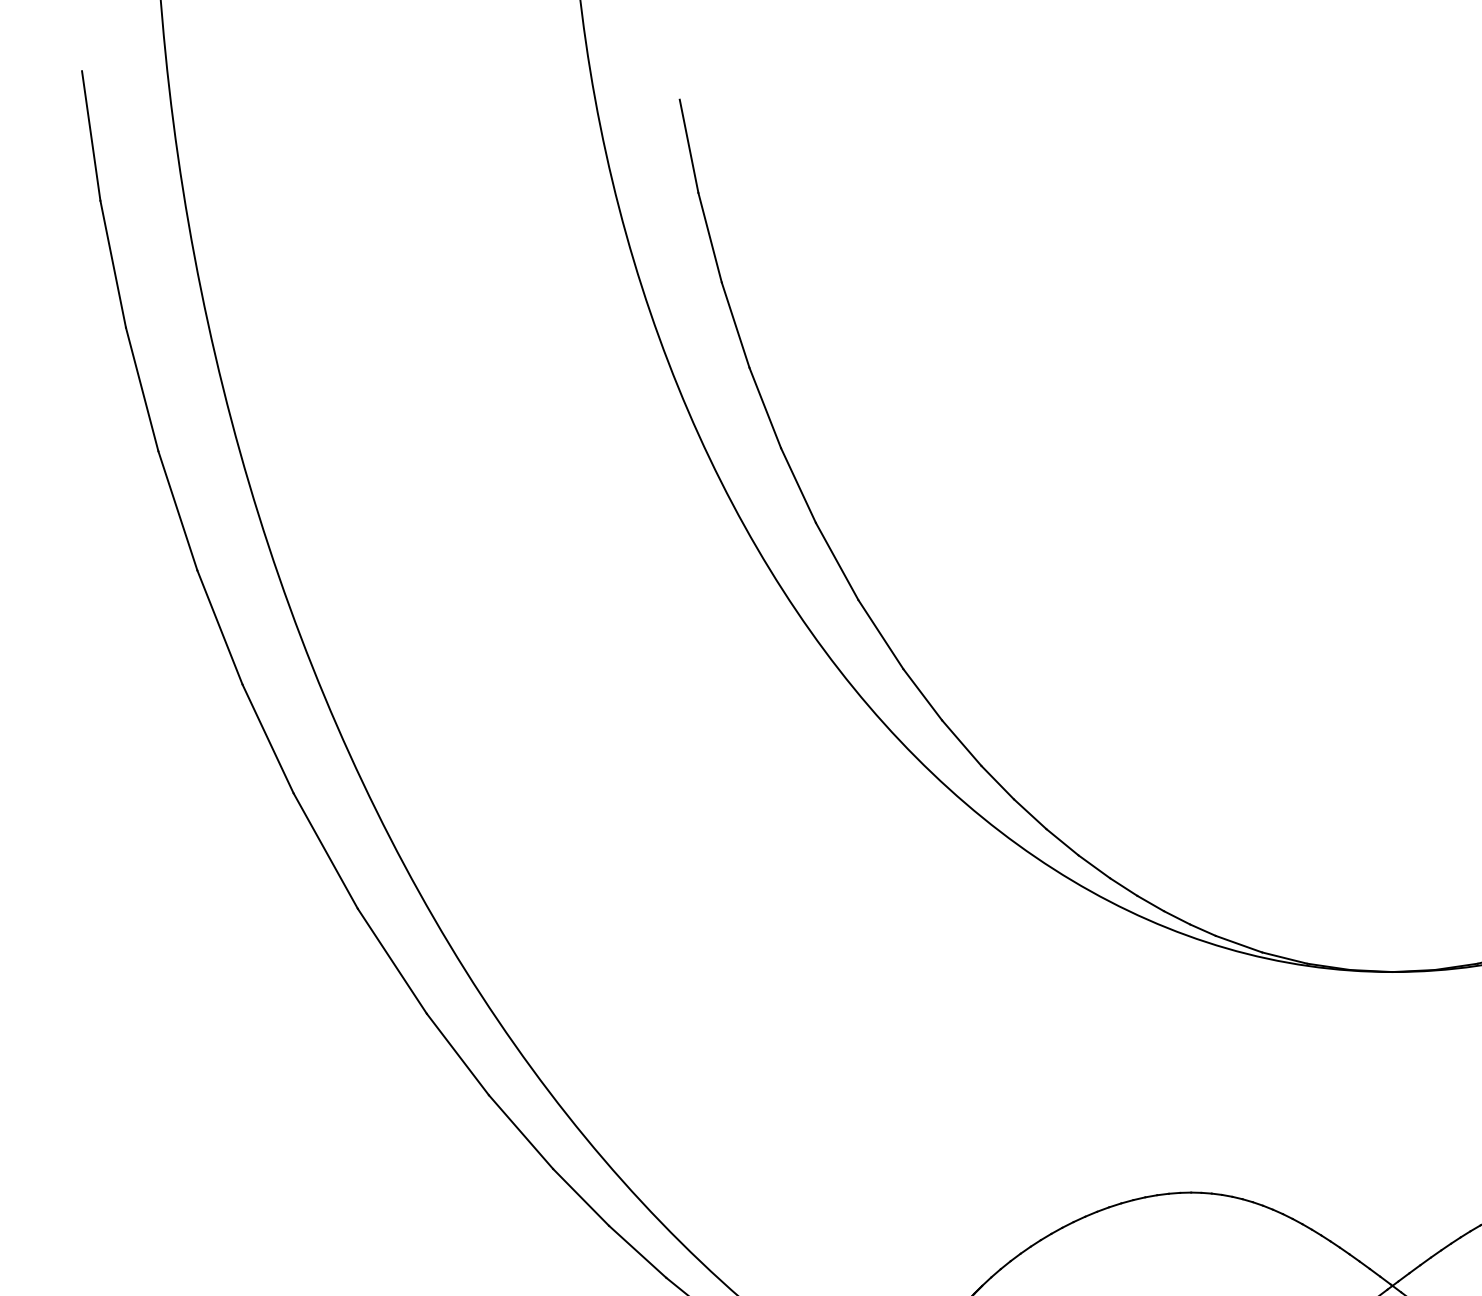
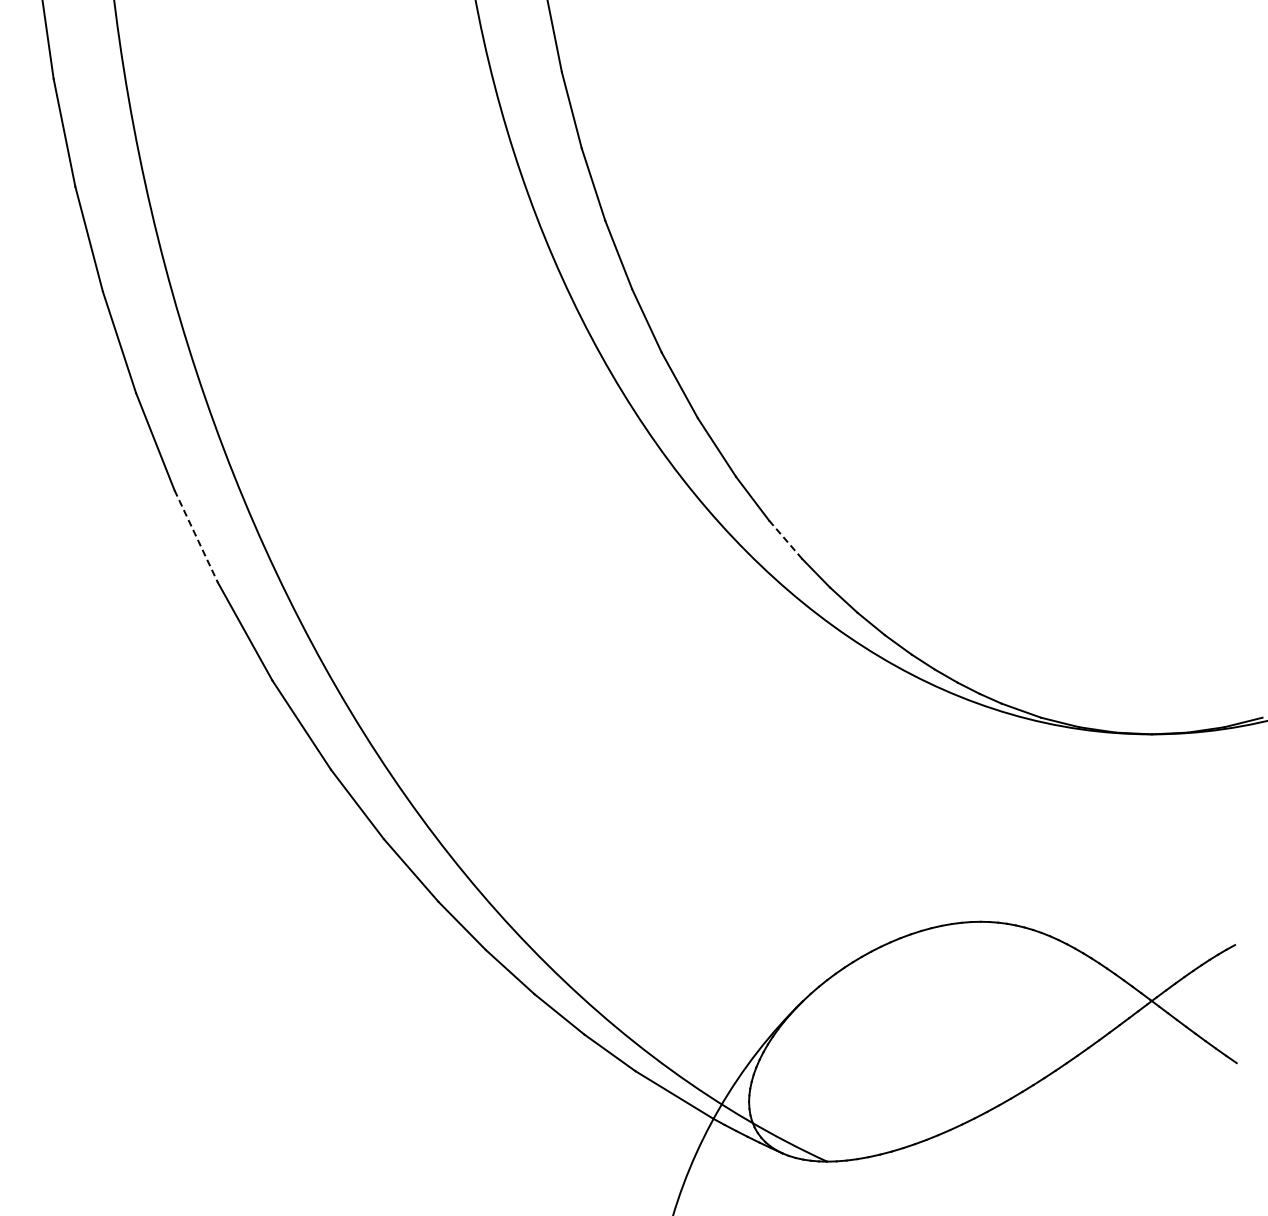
line: (268, 739) -> (196, 536), solid -> dashed
line: (961, 742) -> (785, 539), solid -> dashed

